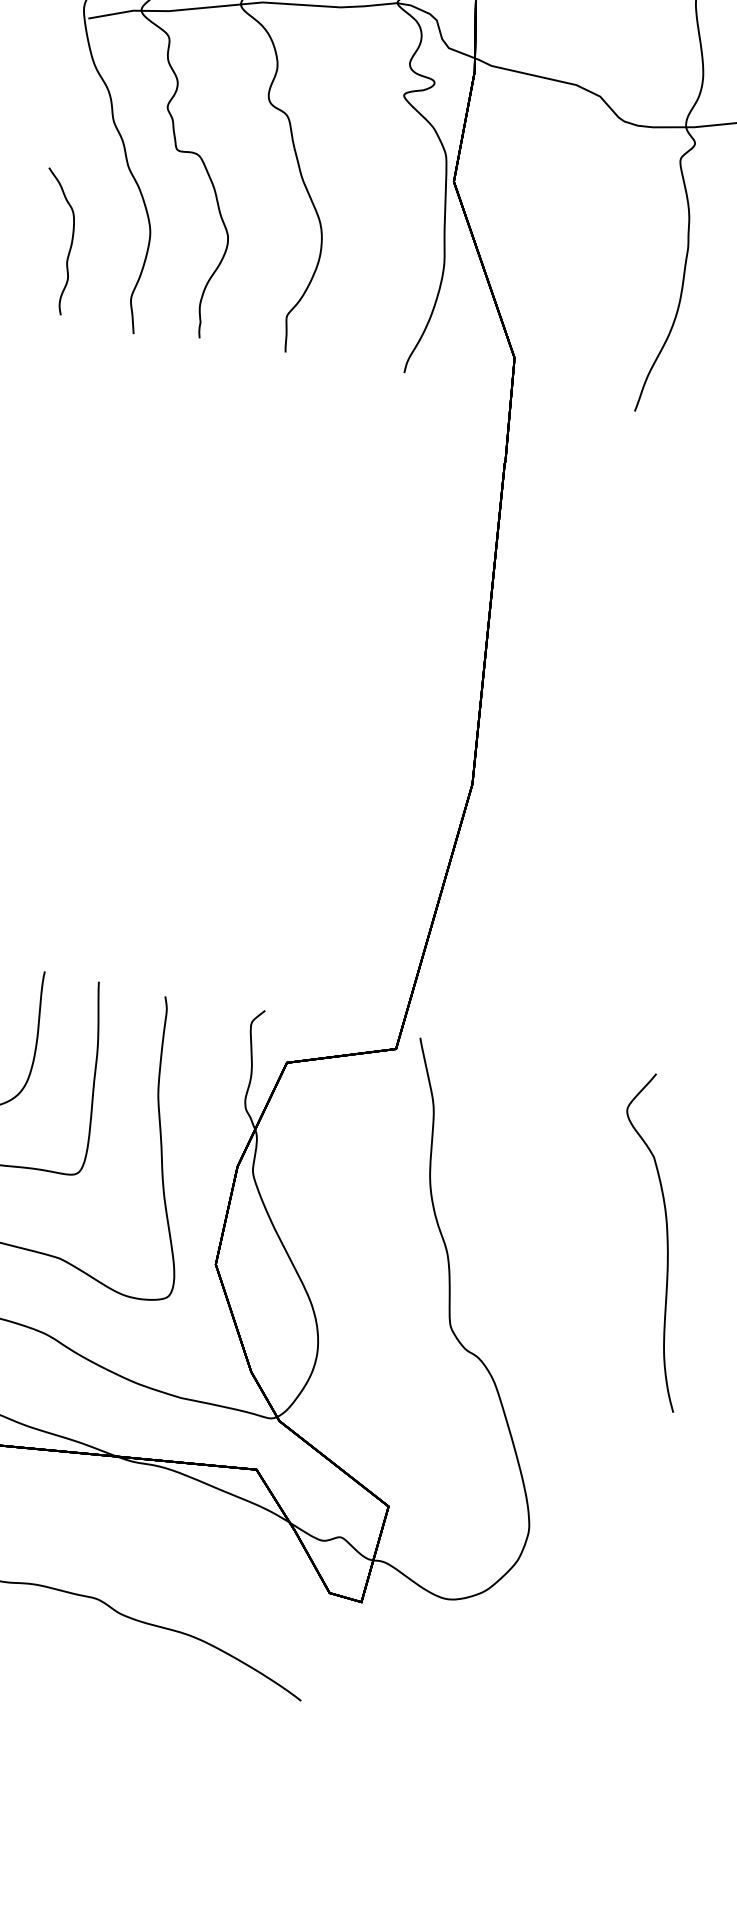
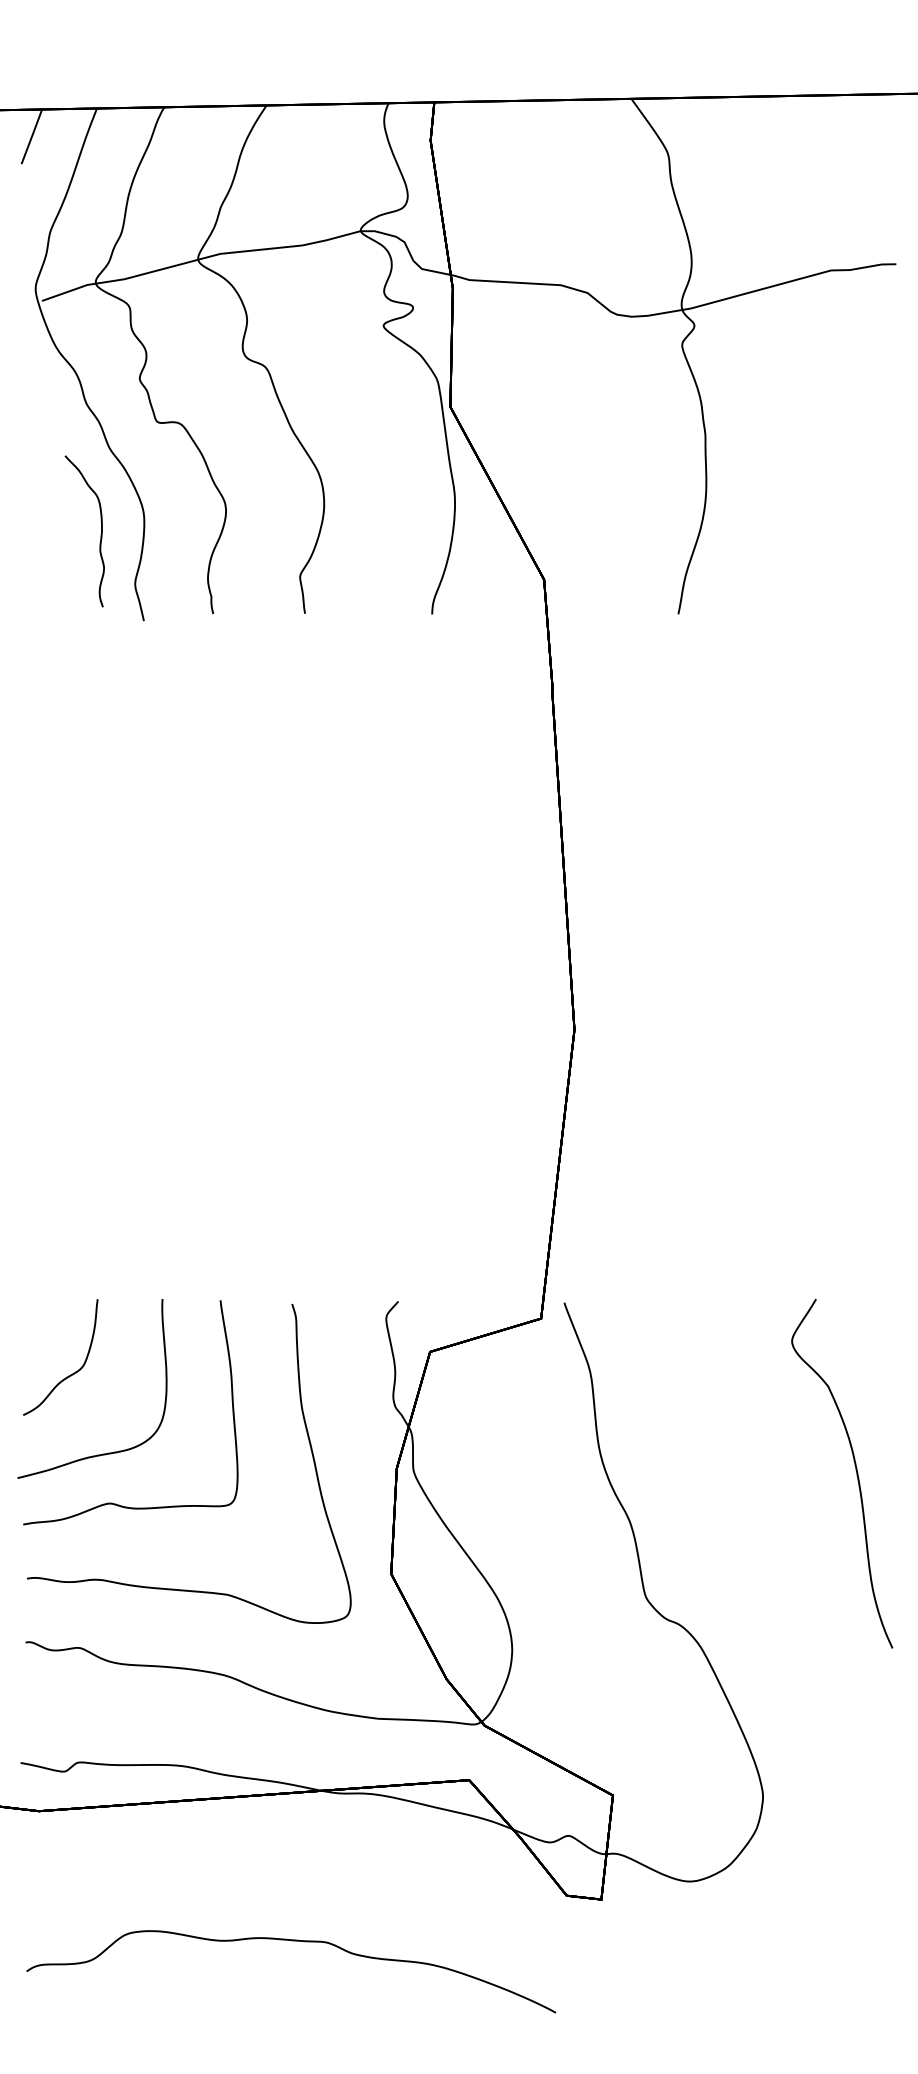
curve: (70, 245) -> (100, 533), moved

